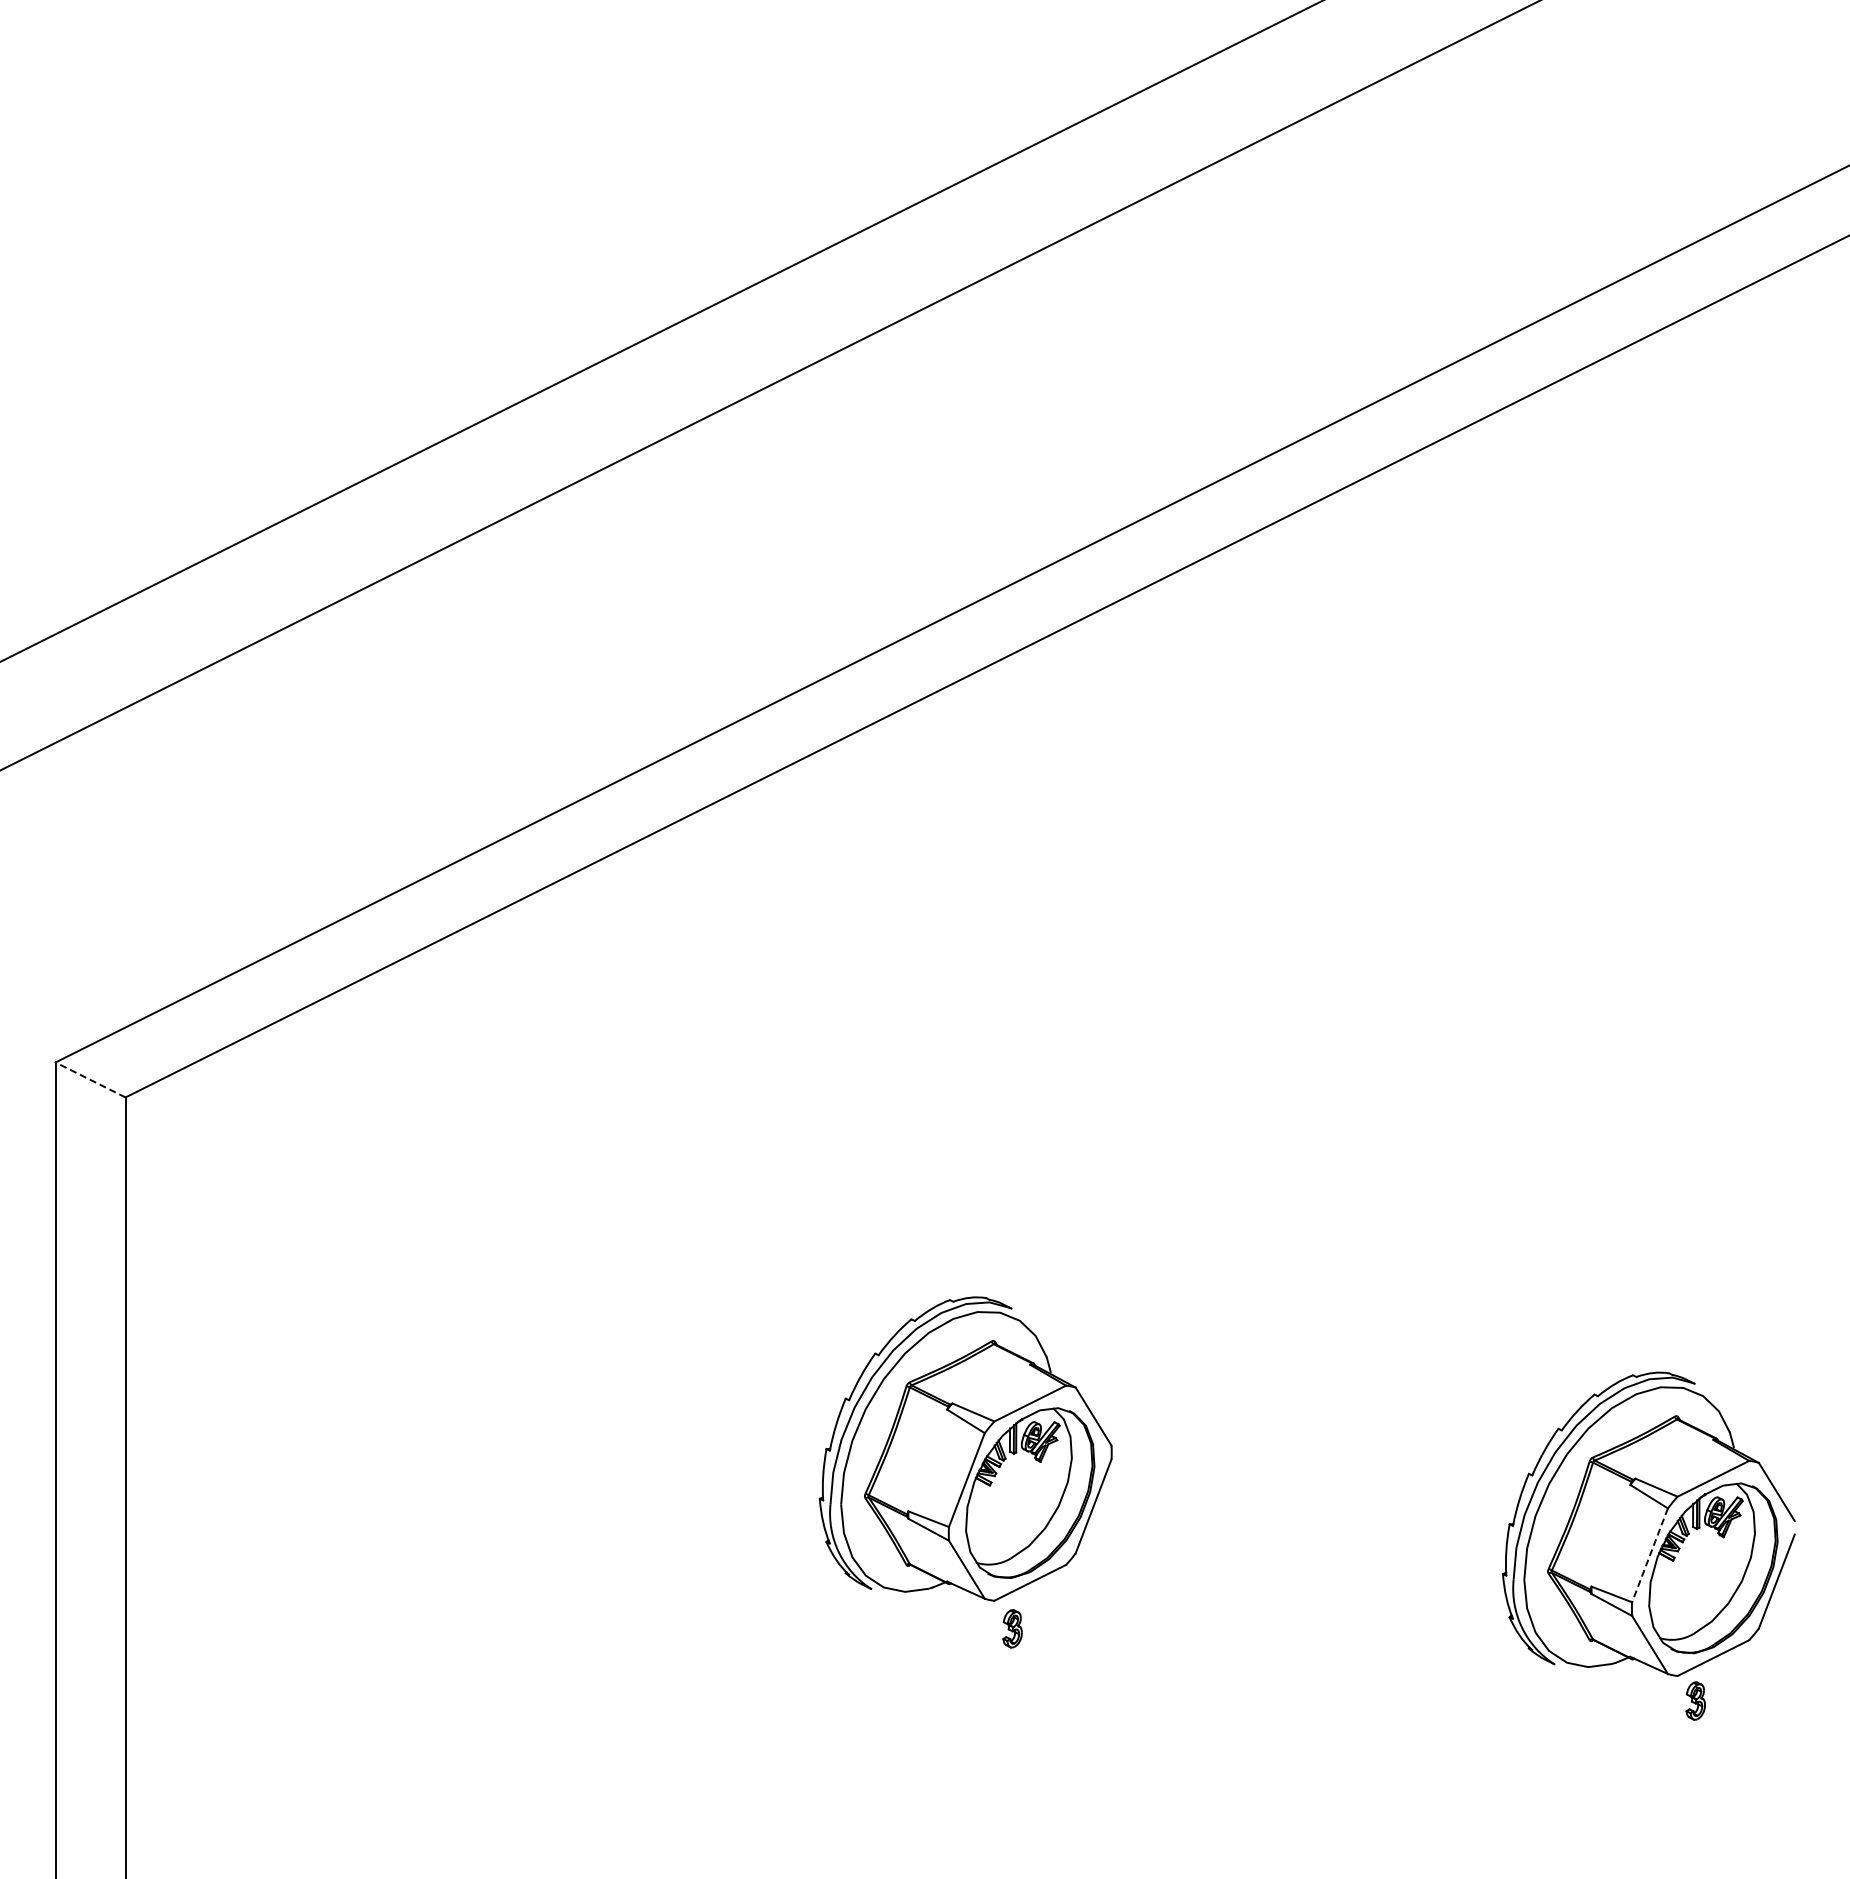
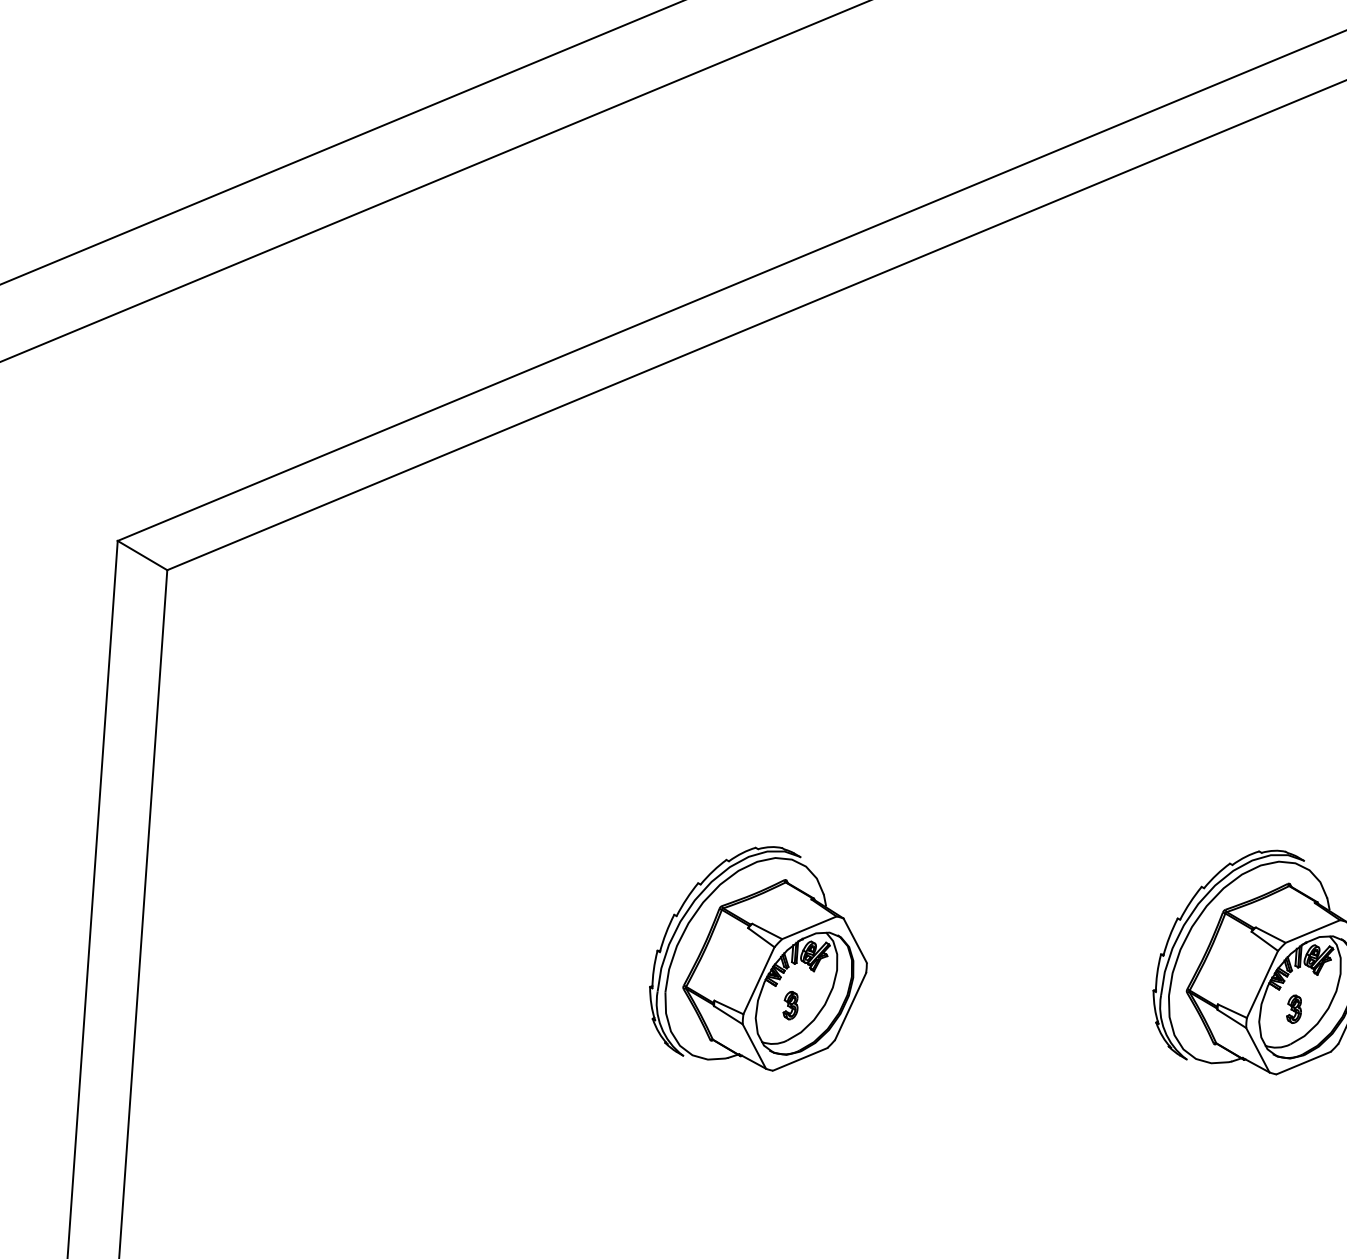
line: (90, 1079) -> (142, 555), dashed -> solid
part: (965, 1448) -> (759, 957), moved
line: (1649, 1555) -> (1262, 984), dashed -> solid
part: (1695, 1700) -> (1294, 1008), moved

